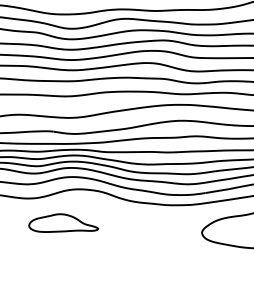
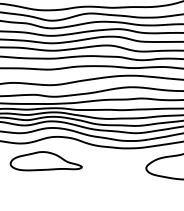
part: (62, 223) -> (45, 161), size x1.43

